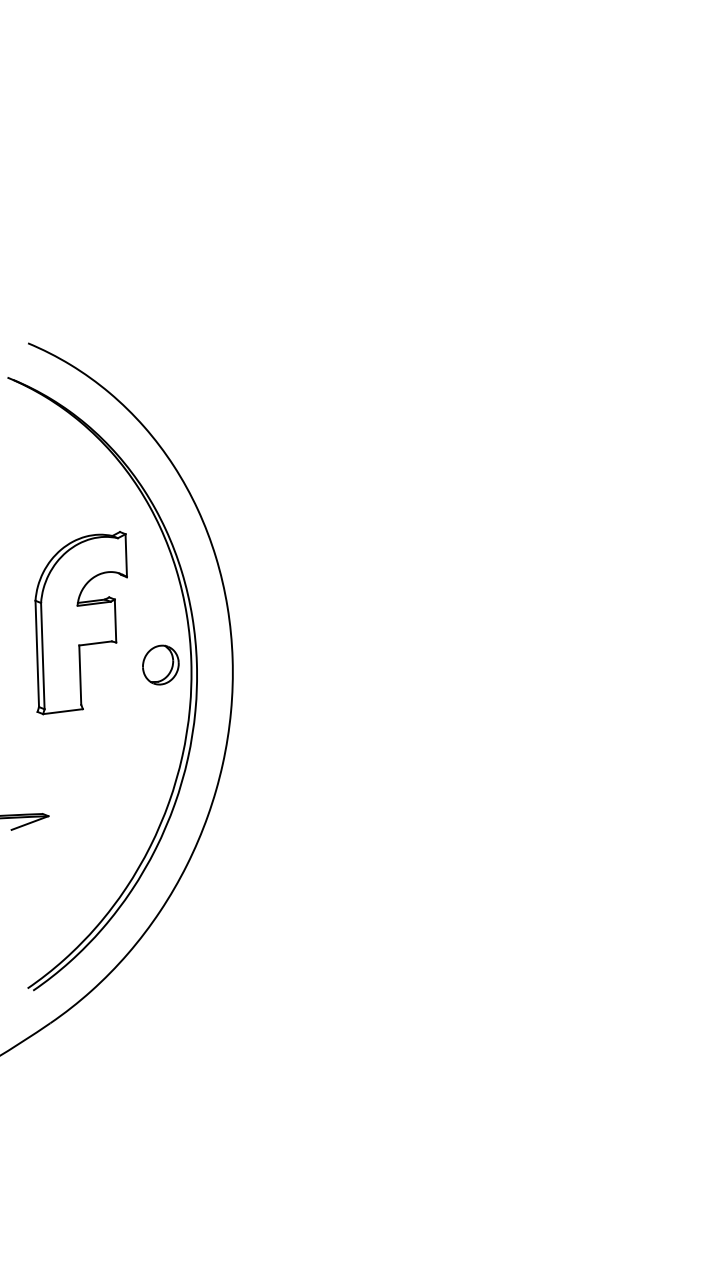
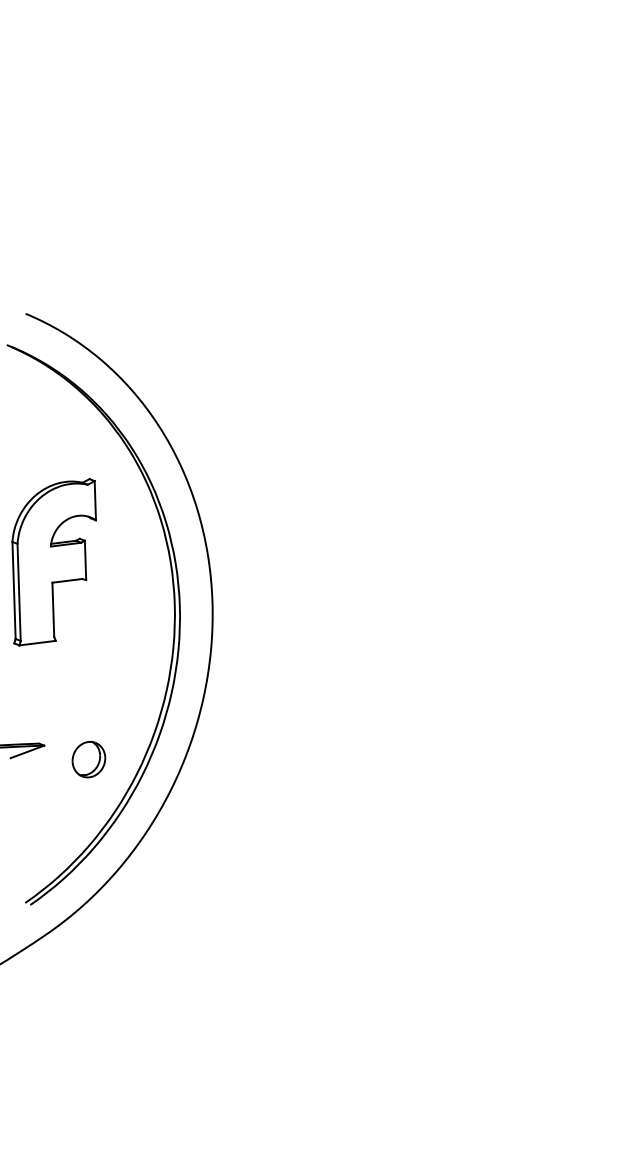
part: (80, 623) -> (53, 562), moved
part: (160, 664) -> (88, 759), moved

